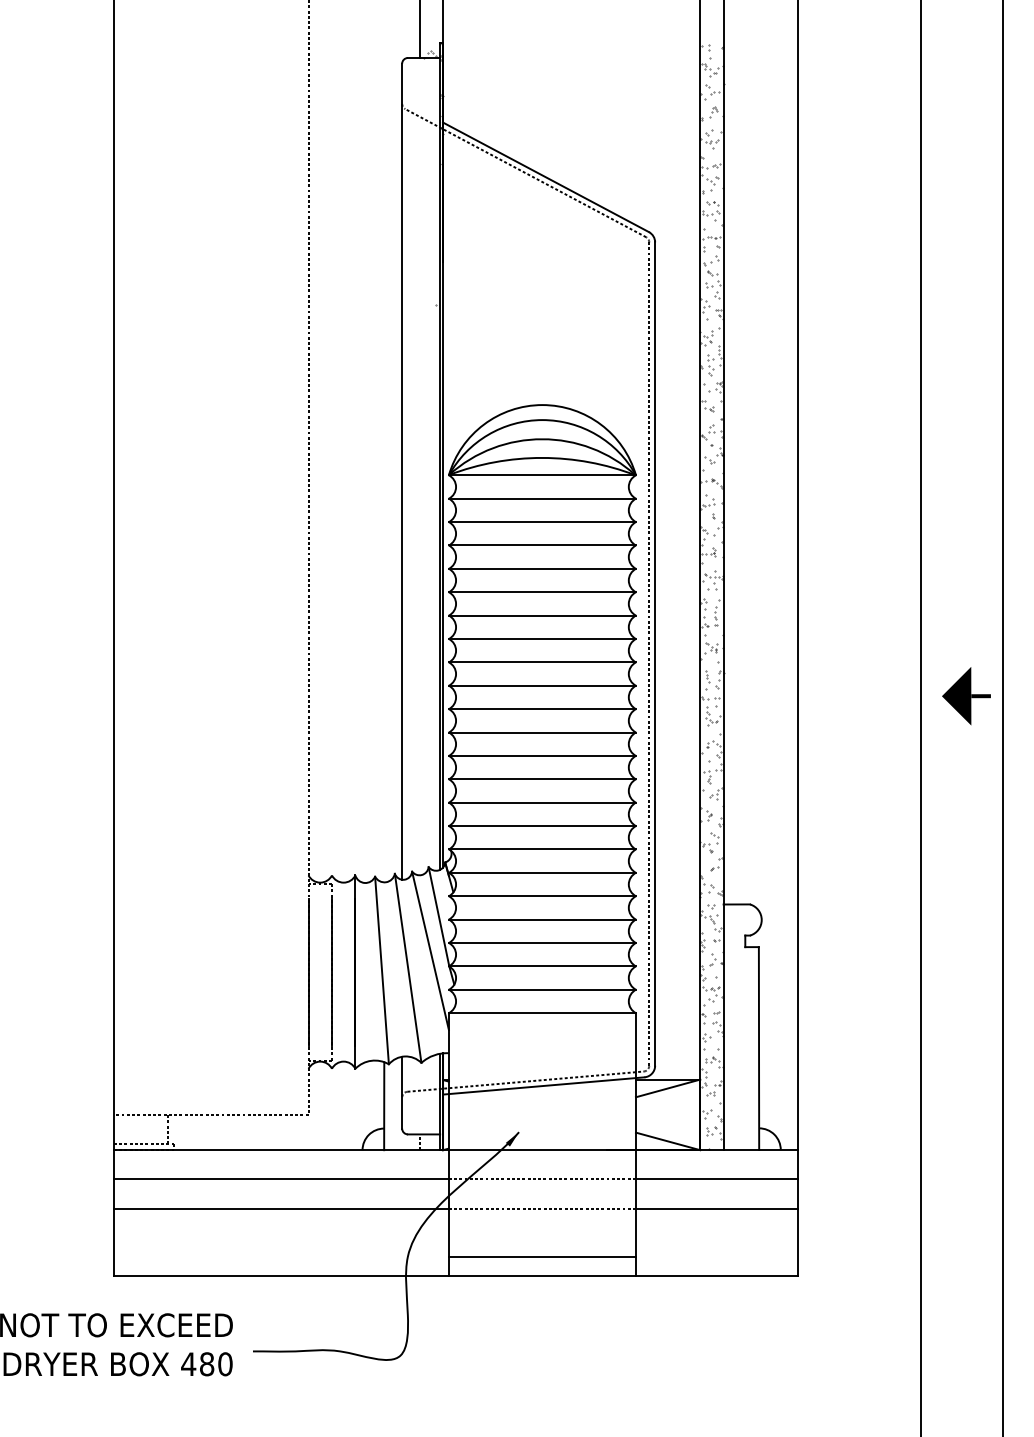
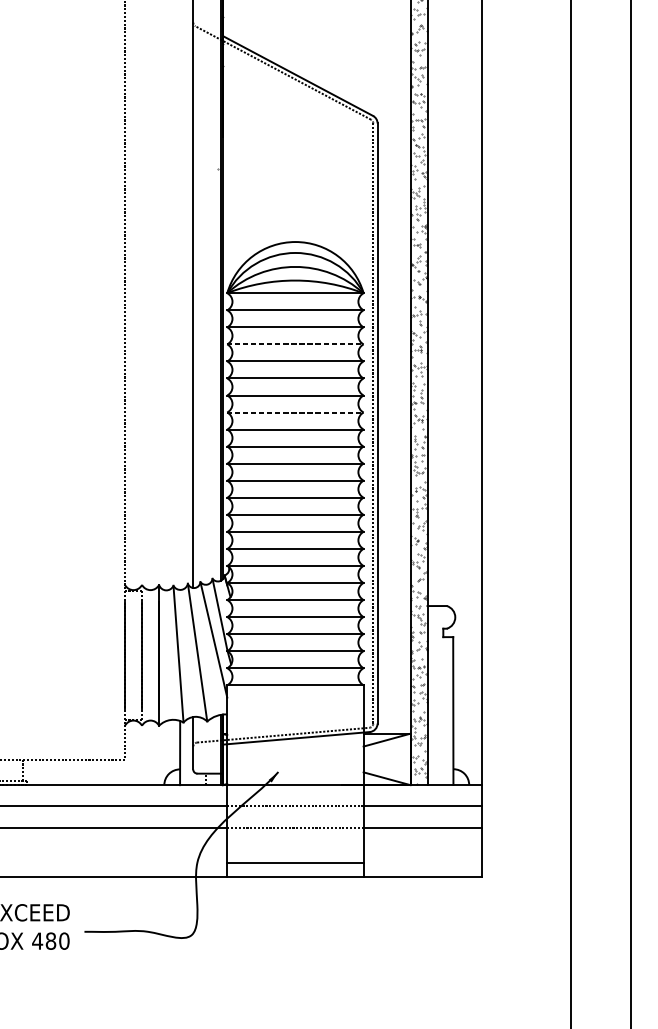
line: (542, 545) -> (295, 344), solid -> dashed
line: (542, 639) -> (295, 412), solid -> dashed
part: (966, 696) -> (604, 454), removed

